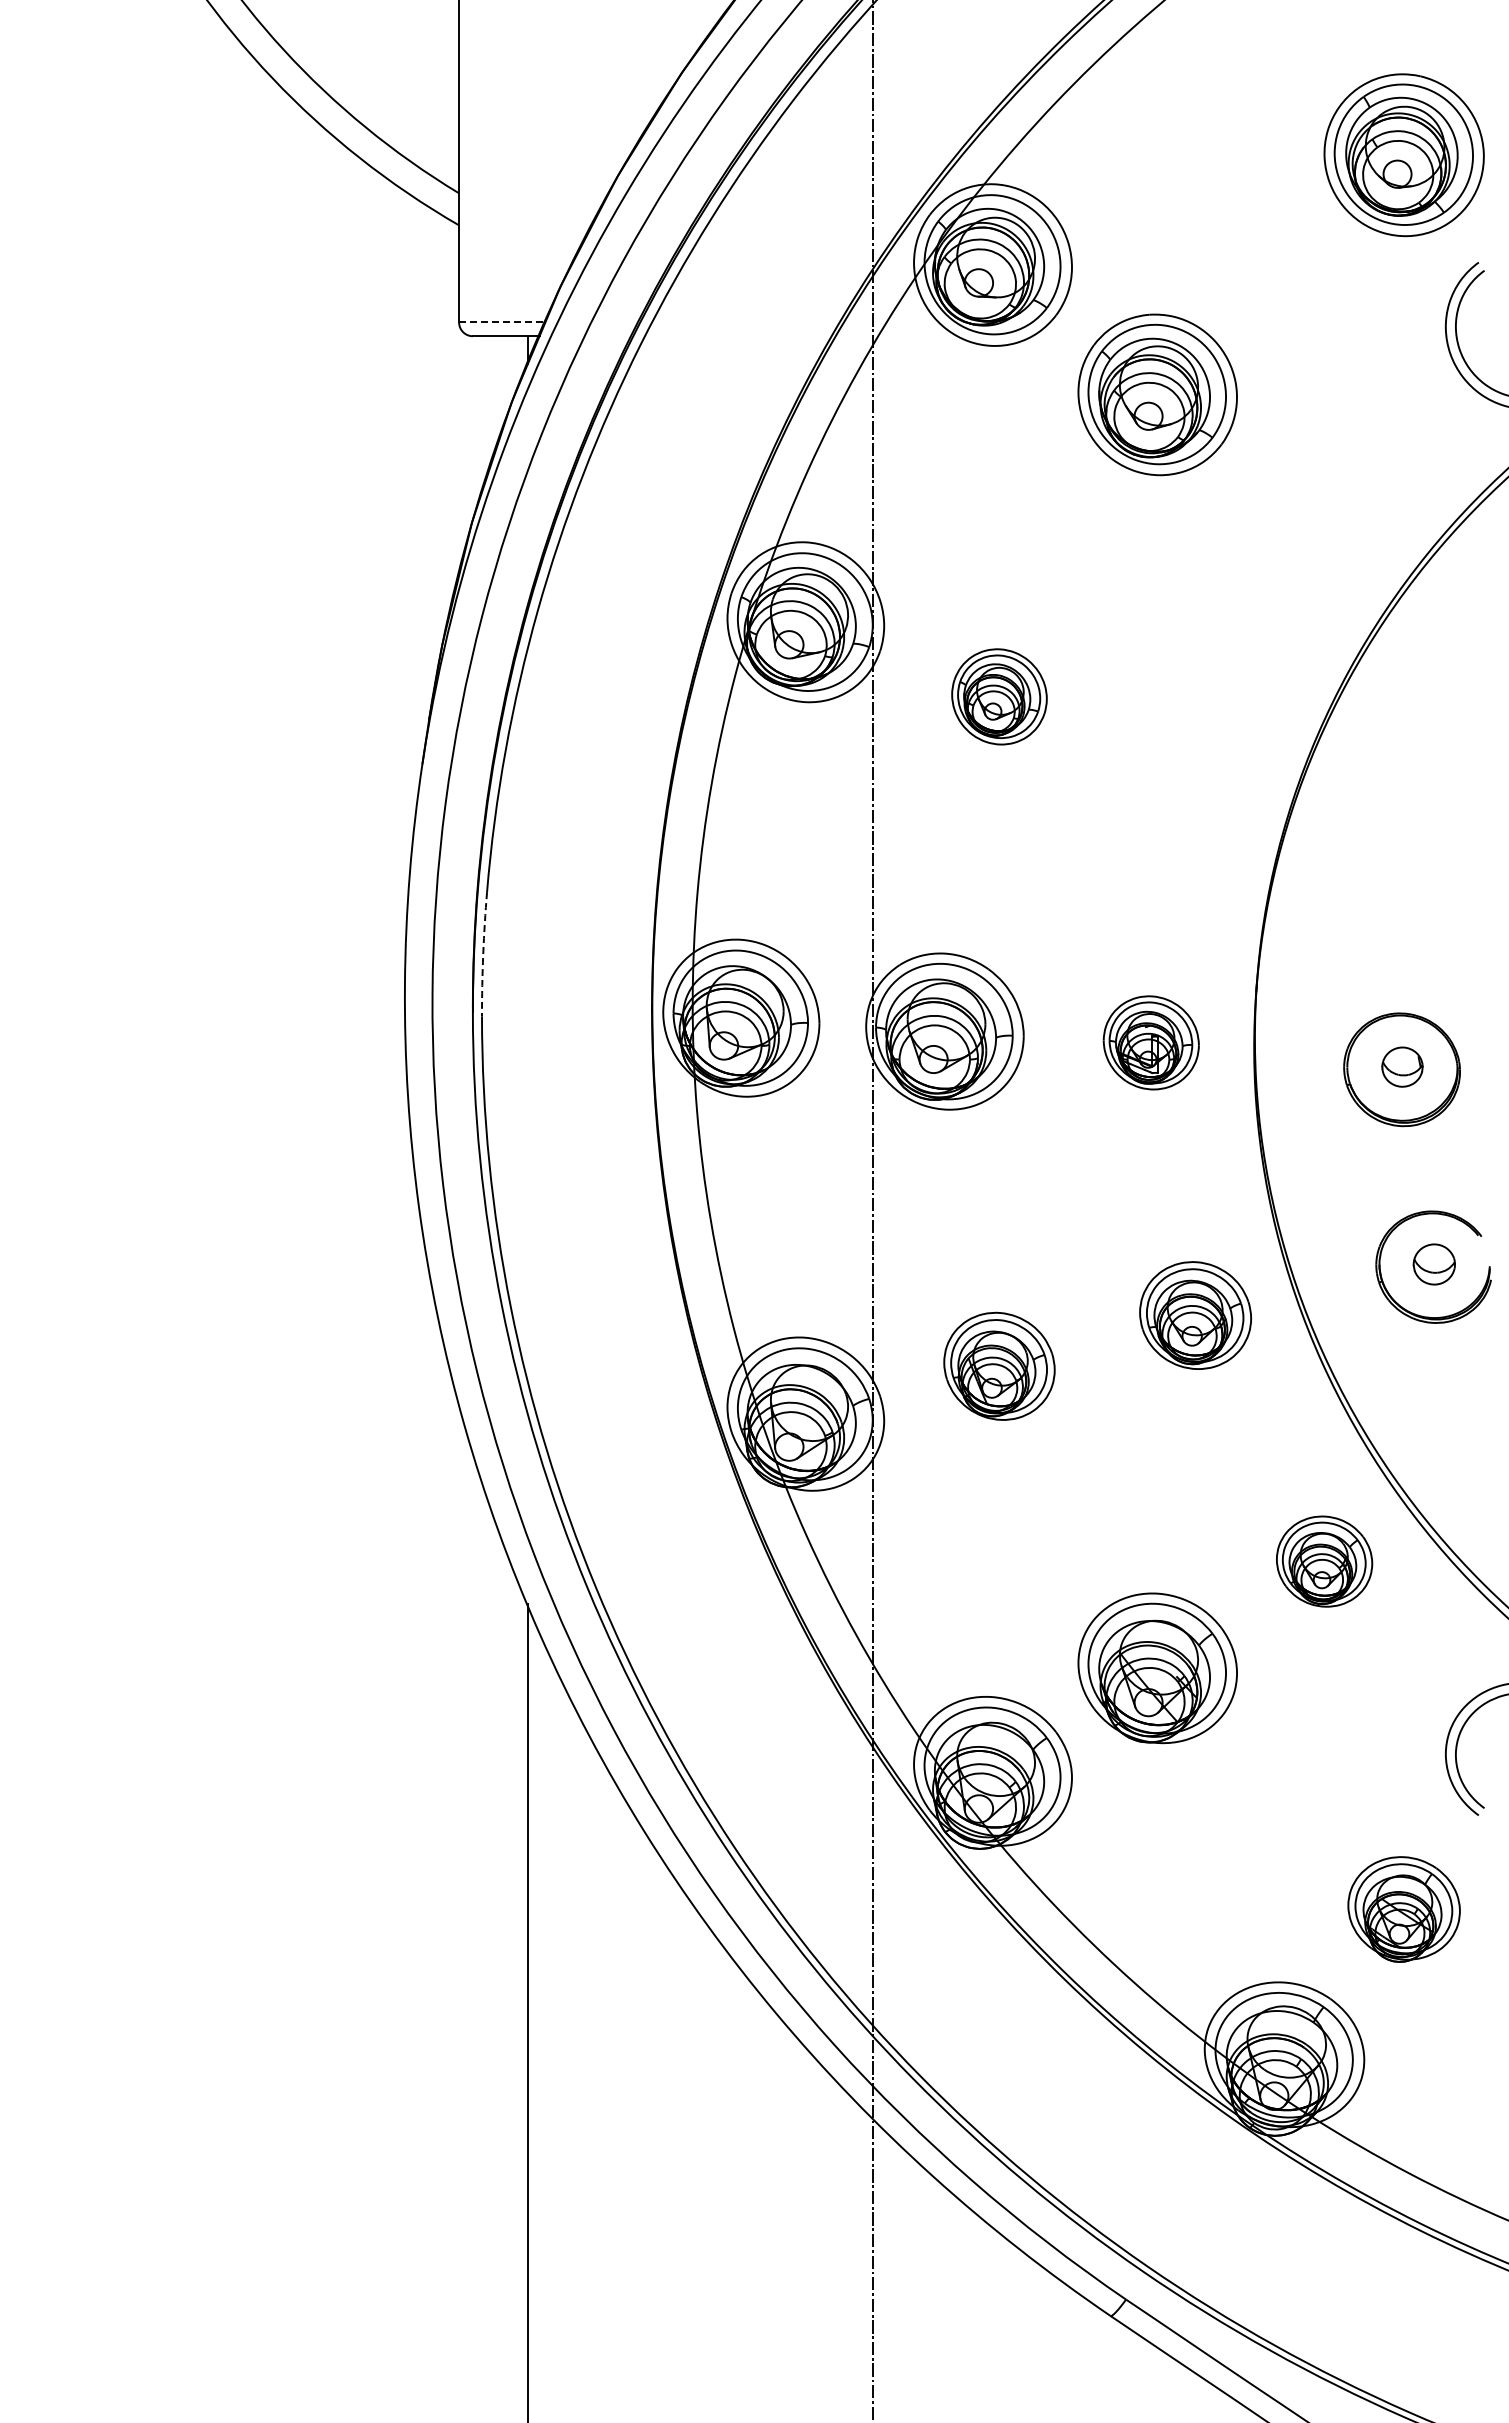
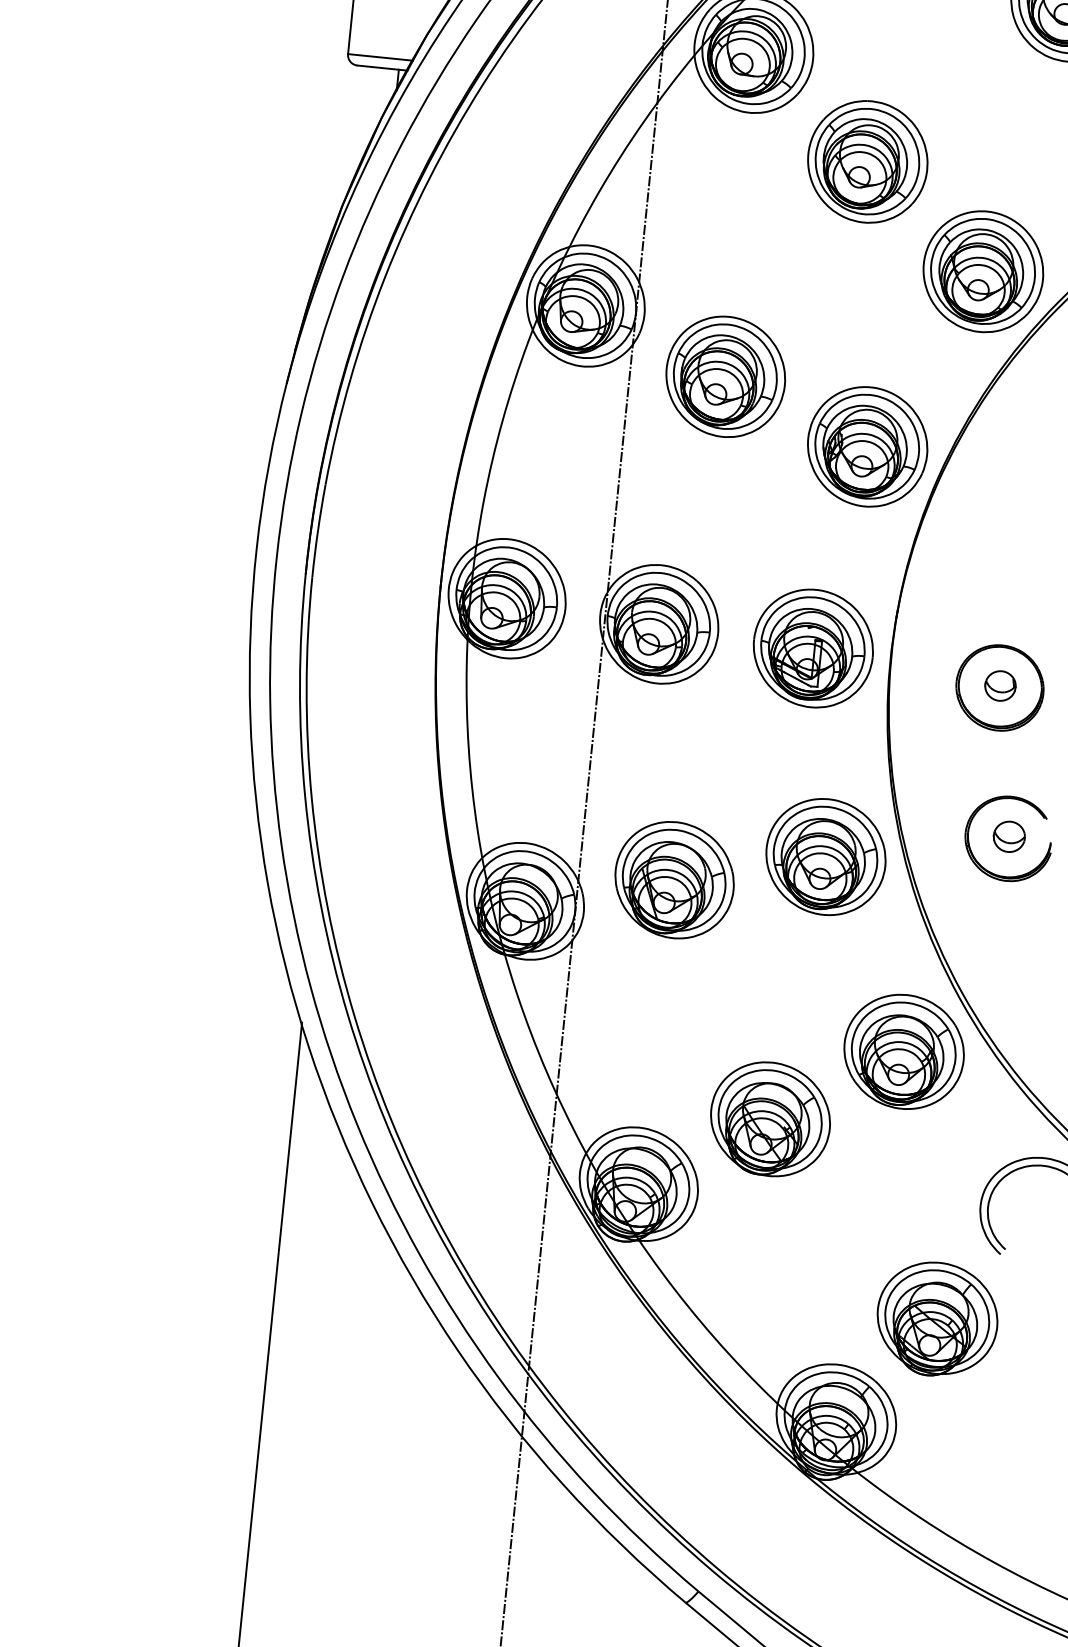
line: (502, 322) -> (380, 57), dashed -> solid
part: (1324, 523) -> (983, 271), added
part: (999, 696) -> (725, 376), size x1.67
part: (1195, 769) -> (867, 446), added
arc: (483, 954) -> (318, 531), dashed -> solid
part: (1151, 1042) -> (813, 648), size x1.67
part: (1195, 1315) -> (825, 856), size x1.43
part: (999, 1366) -> (674, 880), size x1.43
part: (1324, 1561) -> (904, 1051), size x1.67
part: (1403, 1909) -> (936, 1319), size x1.43

